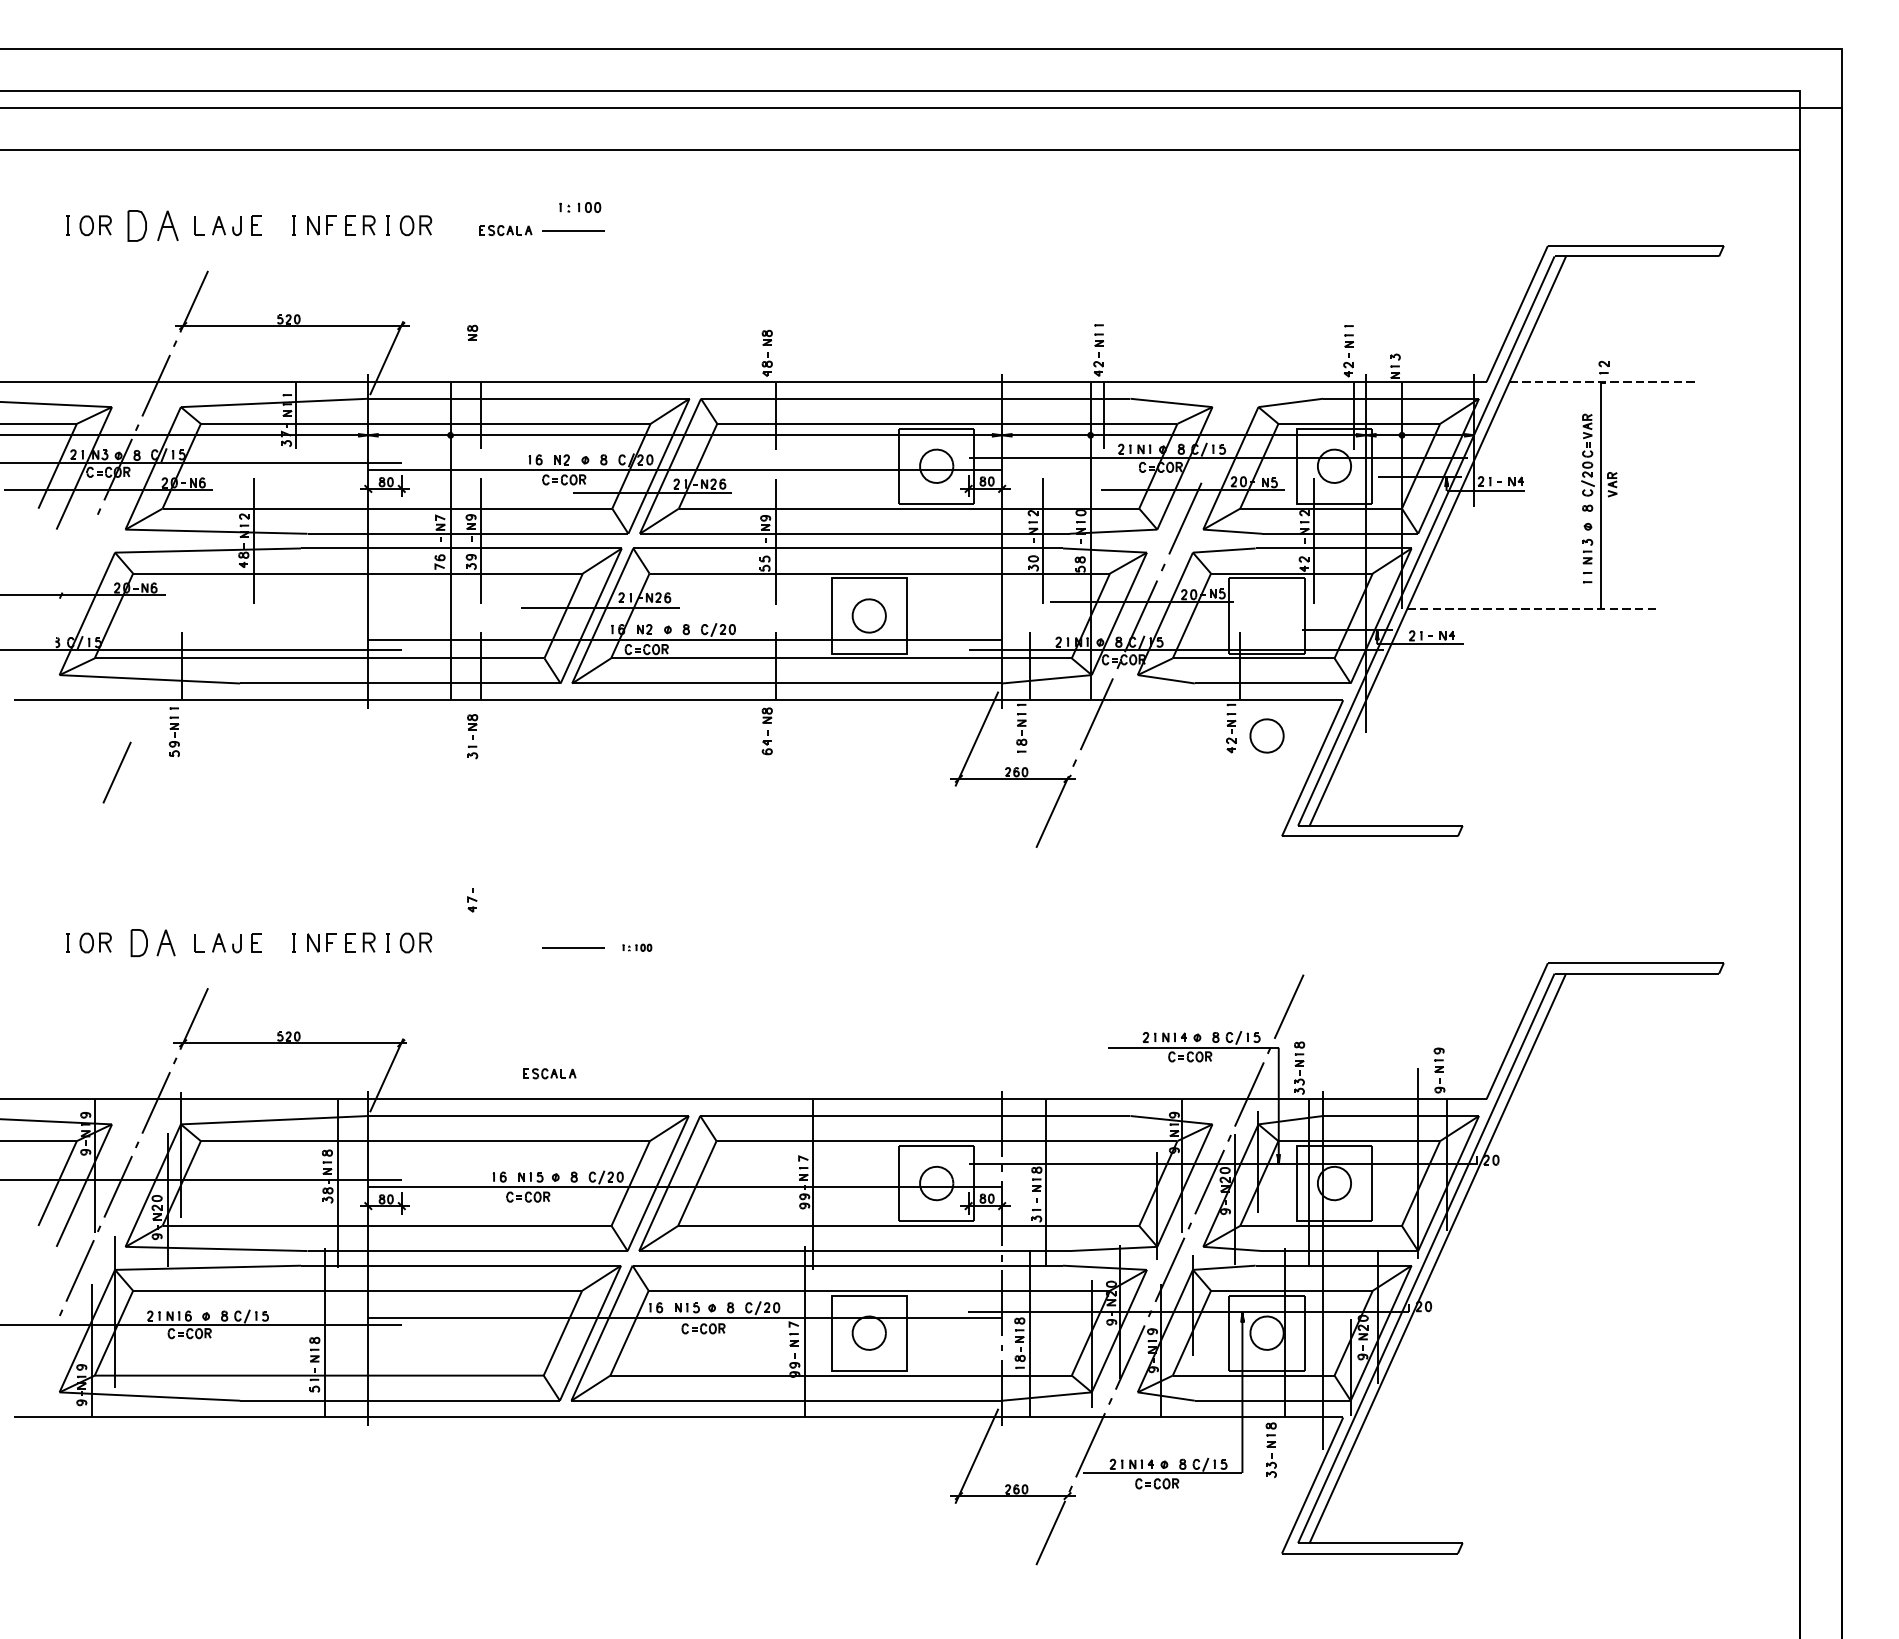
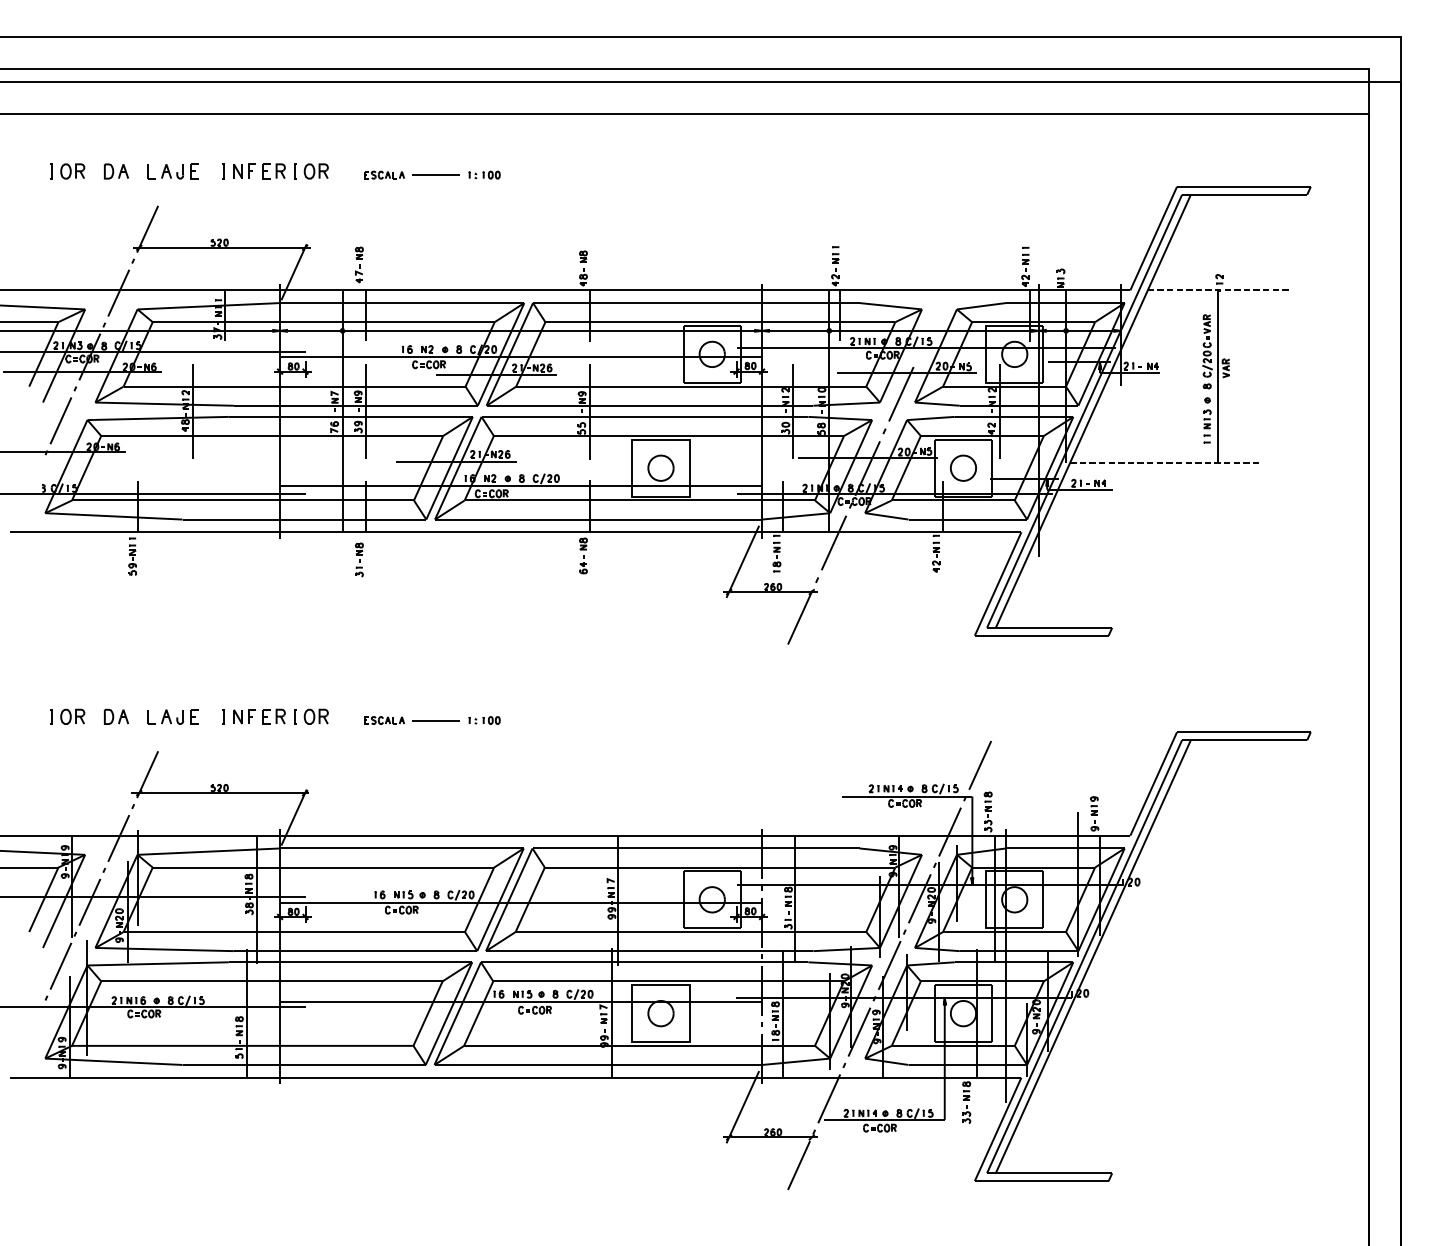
part: (580, 207) -> (484, 175), moved
part: (153, 225) -> (116, 171), size x0.62
part: (1266, 735) -> (963, 467), moved
line: (116, 772) -> (60, 420), moved
part: (472, 900) -> (359, 273), moved
part: (153, 942) -> (116, 716), size x0.71
part: (637, 947) -> (484, 720), size x1.43
part: (549, 1073) -> (384, 720), moved

